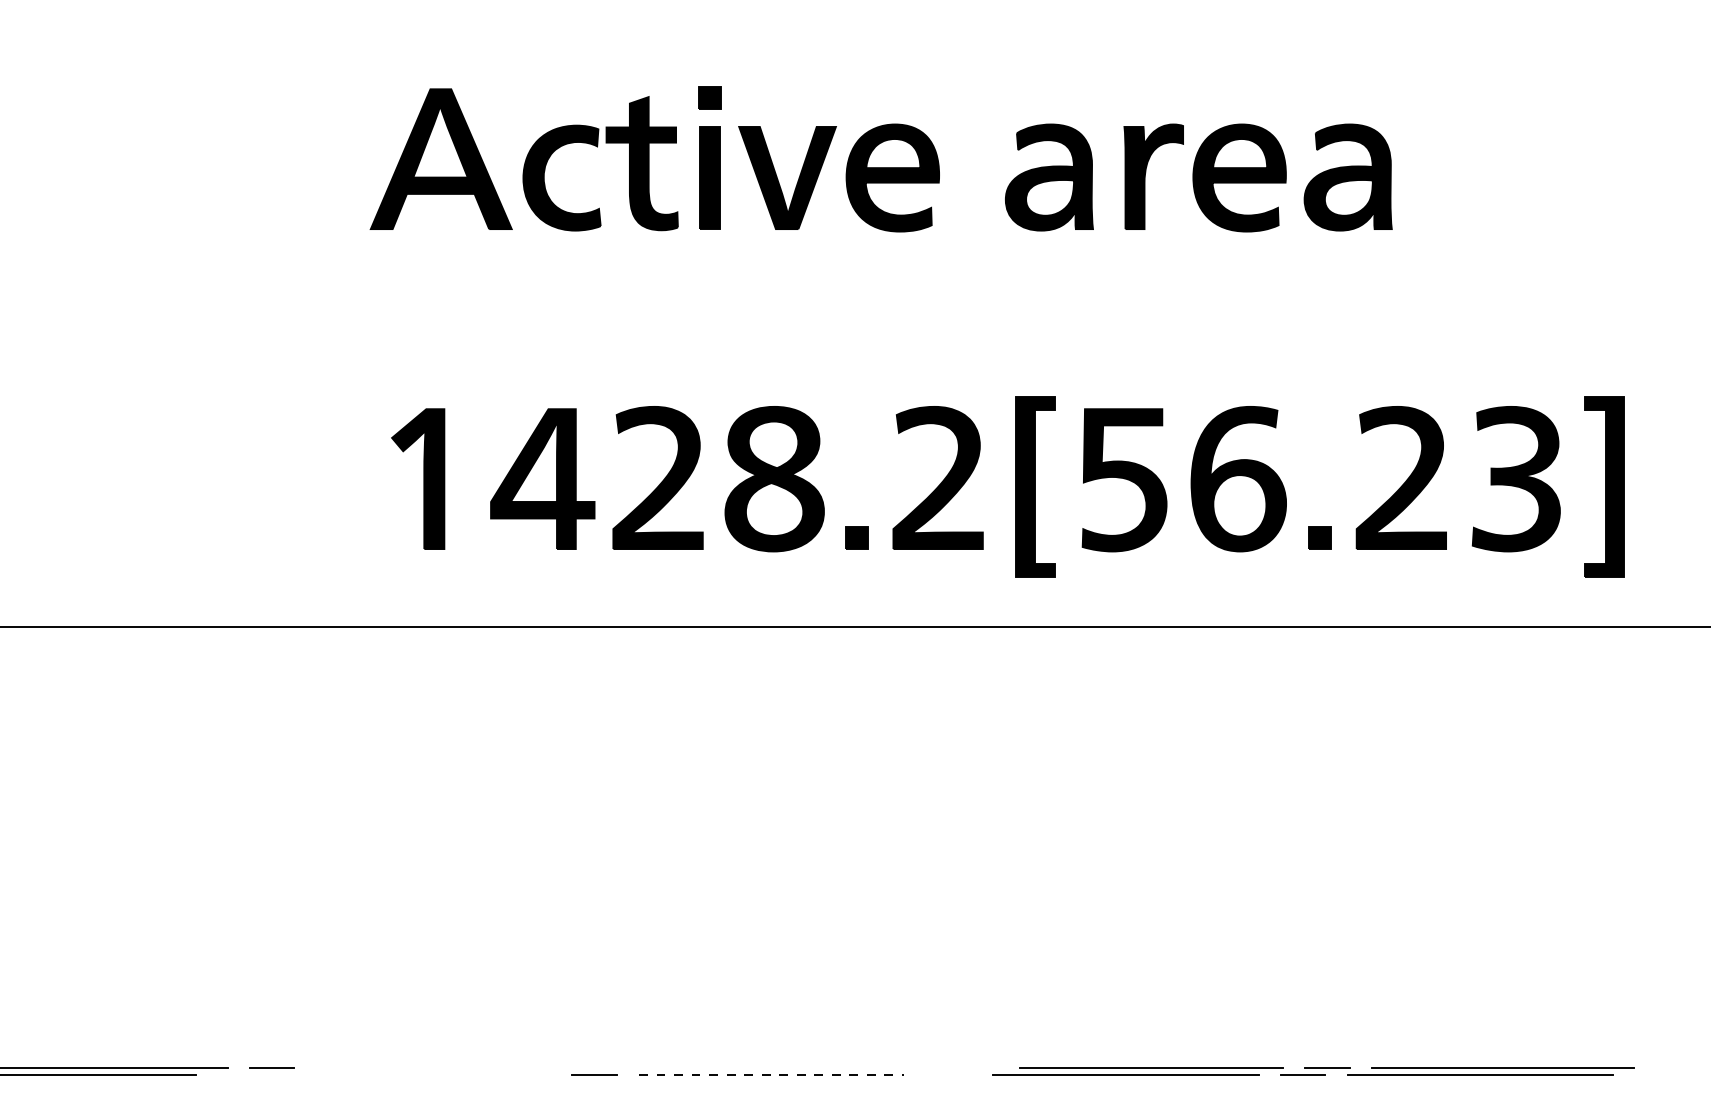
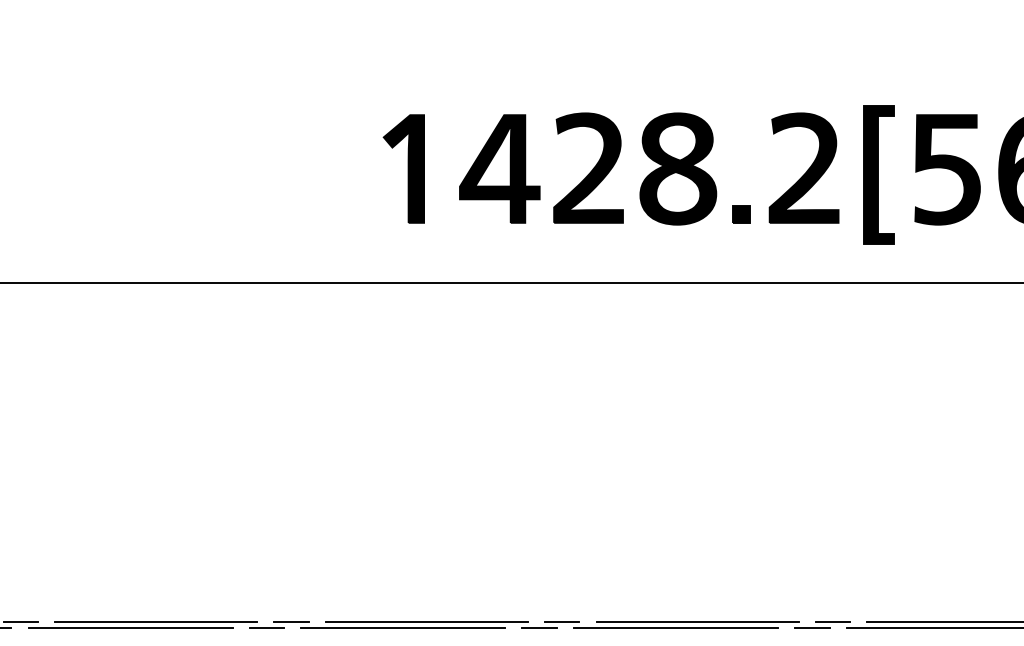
line: (447, 1067) -> (426, 621), added
line: (623, 1067) -> (561, 621), added
line: (799, 1067) -> (697, 621), added
line: (975, 1067) -> (832, 621), added
line: (239, 1074) -> (266, 627), added
line: (416, 1074) -> (402, 627), added
line: (772, 1074) -> (676, 627), dashed -> solid
line: (948, 1074) -> (812, 627), added

